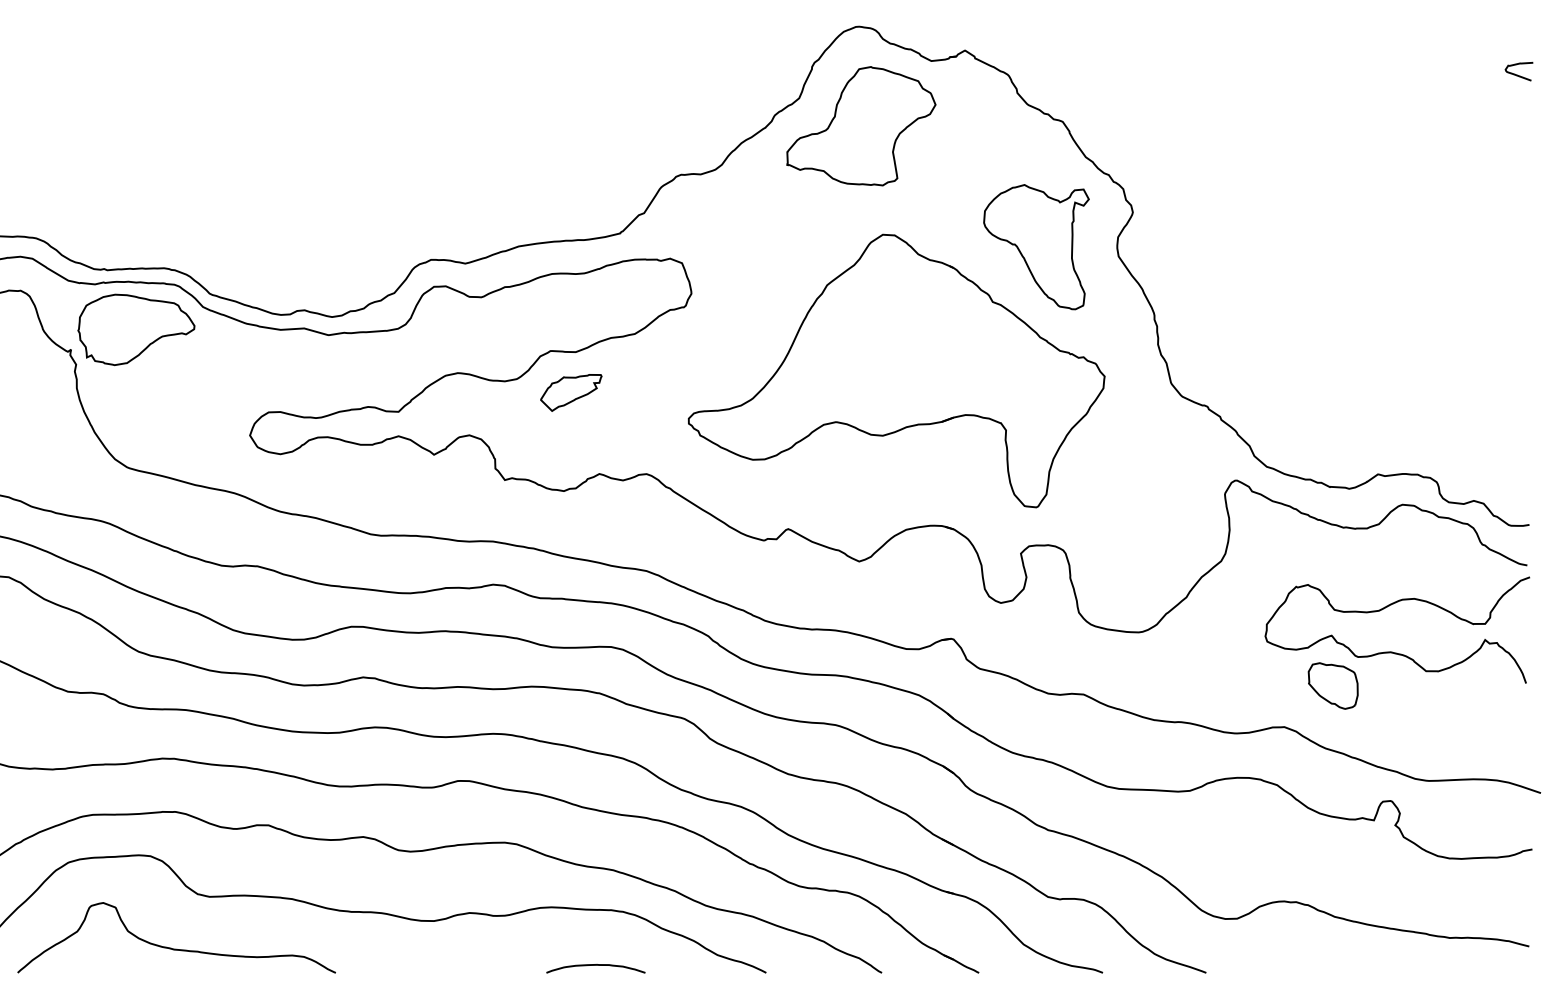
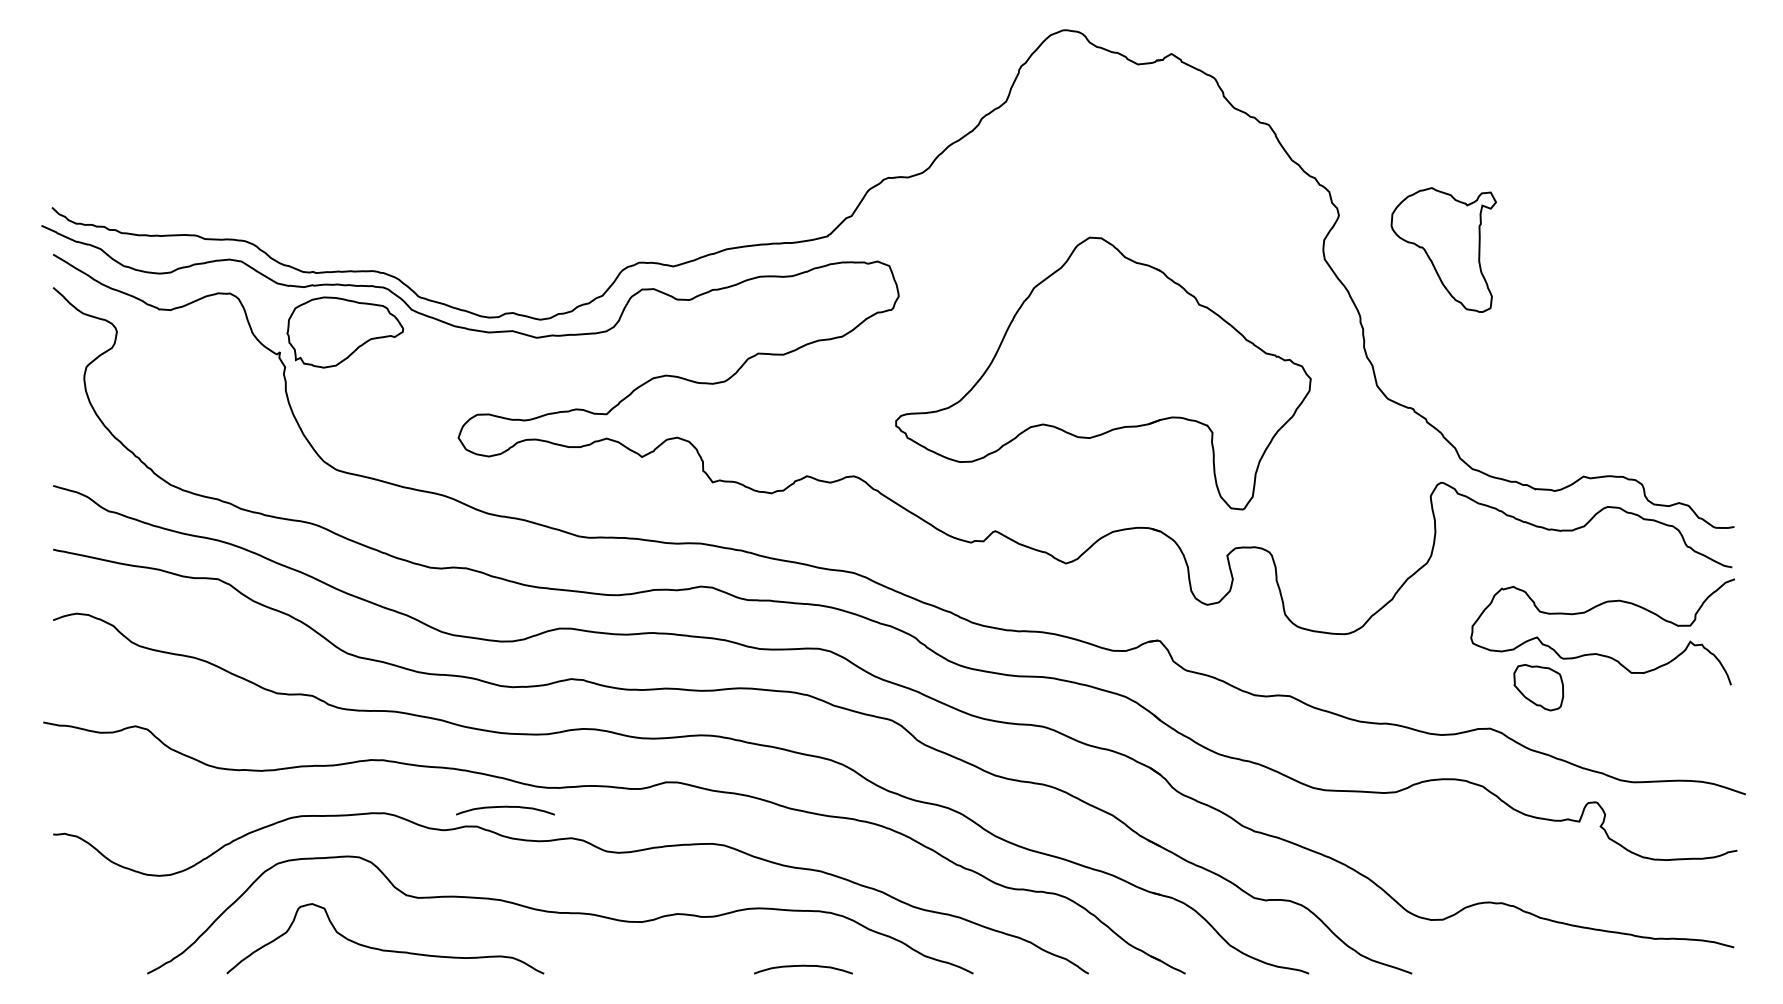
curve: (1516, 74) -> (1721, 77), removed
part: (860, 126) -> (1067, 129), removed
part: (1036, 246) -> (1443, 249), moved
part: (570, 393) -> (778, 395), removed
curve: (297, 806) -> (505, 807), added

